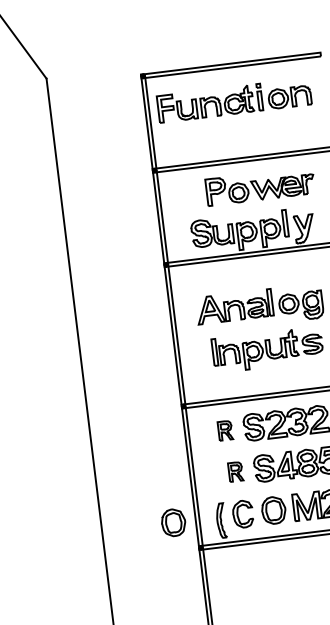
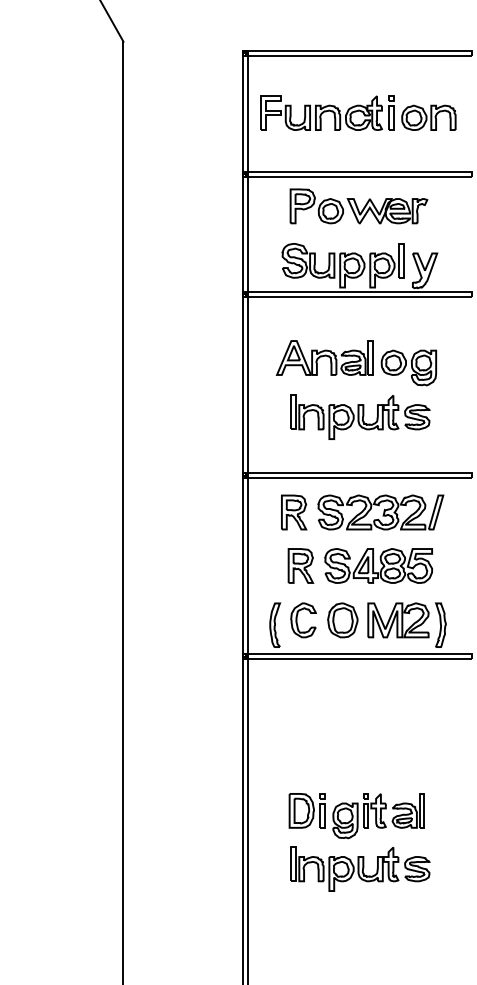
part: (234, 99) -> (358, 112), moved
part: (259, 186) -> (358, 206), moved
part: (225, 430) -> (294, 512), size x1.43
part: (235, 471) -> (300, 565), size x1.43
part: (173, 522) -> (214, 620), removed

